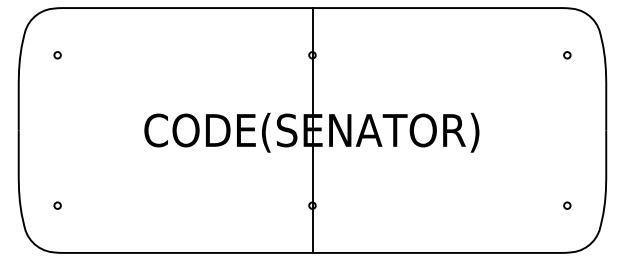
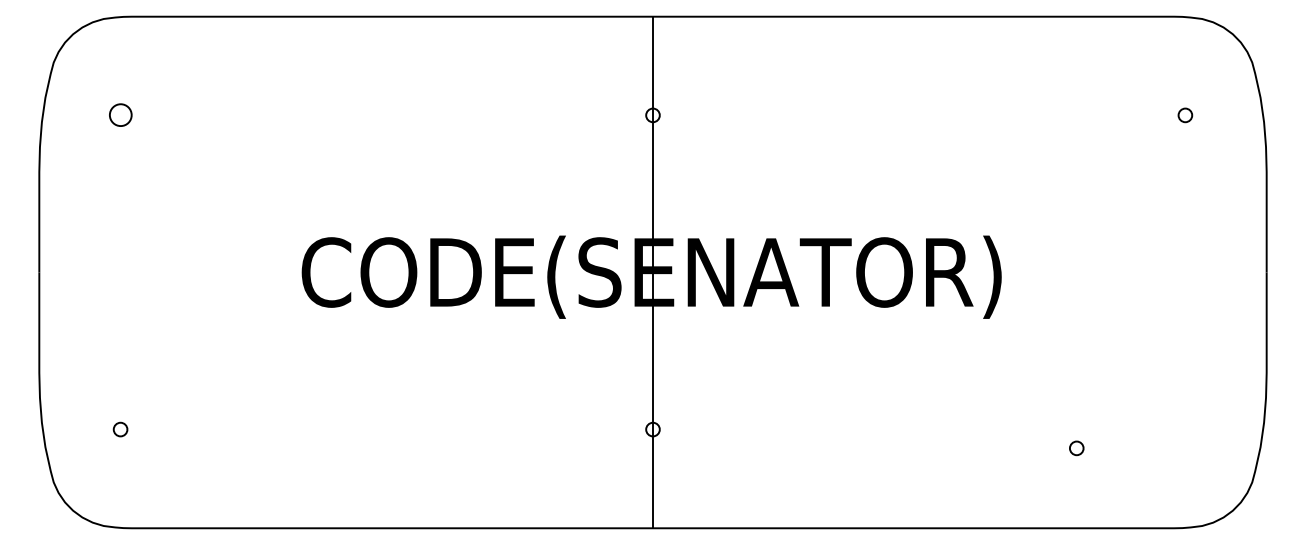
circle: (57, 55) -> (120, 115), size x1.6
circle: (567, 205) -> (1077, 447), moved

